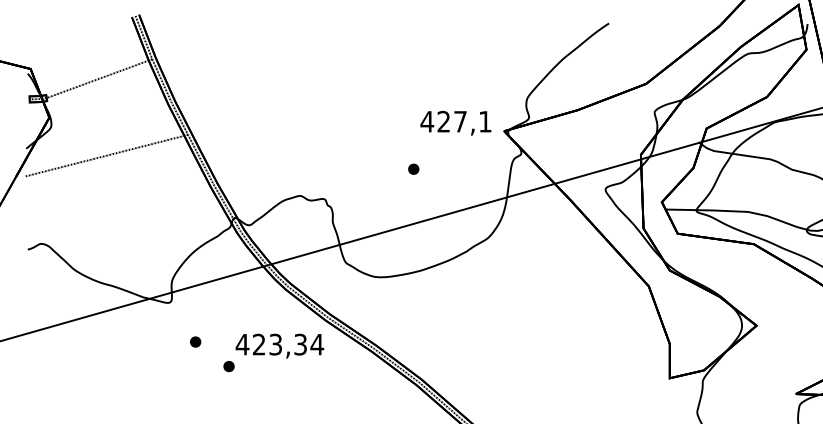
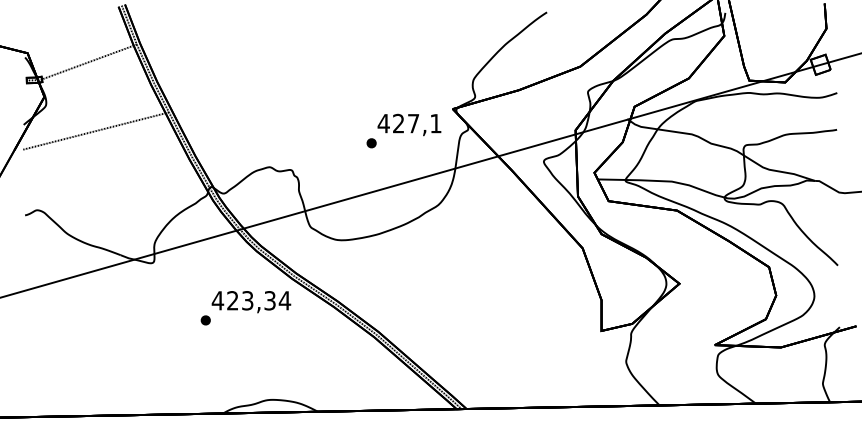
text: (455, 122) -> (409, 124), moved
part: (195, 342) -> (175, 298), removed

